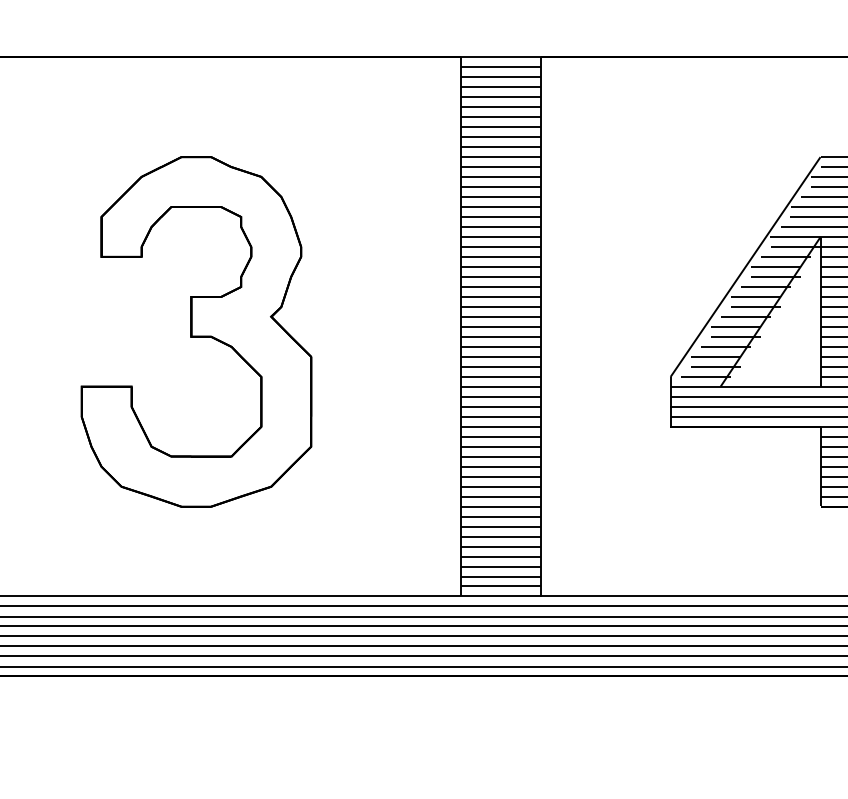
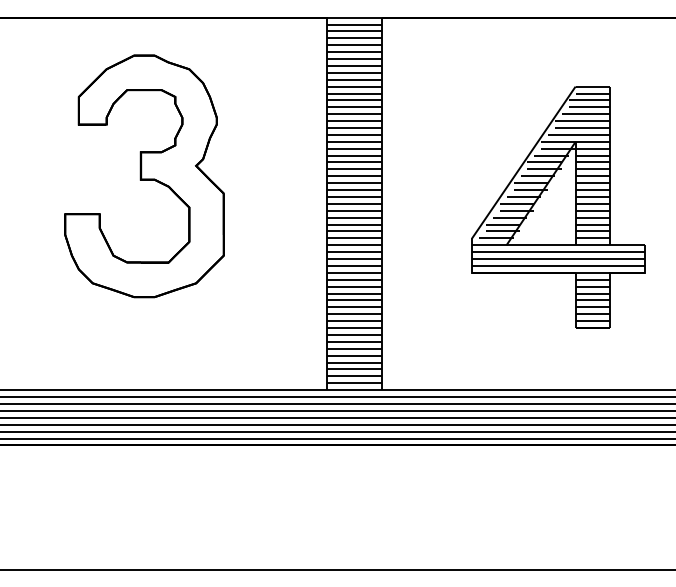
part: (196, 332) -> (144, 176), moved

